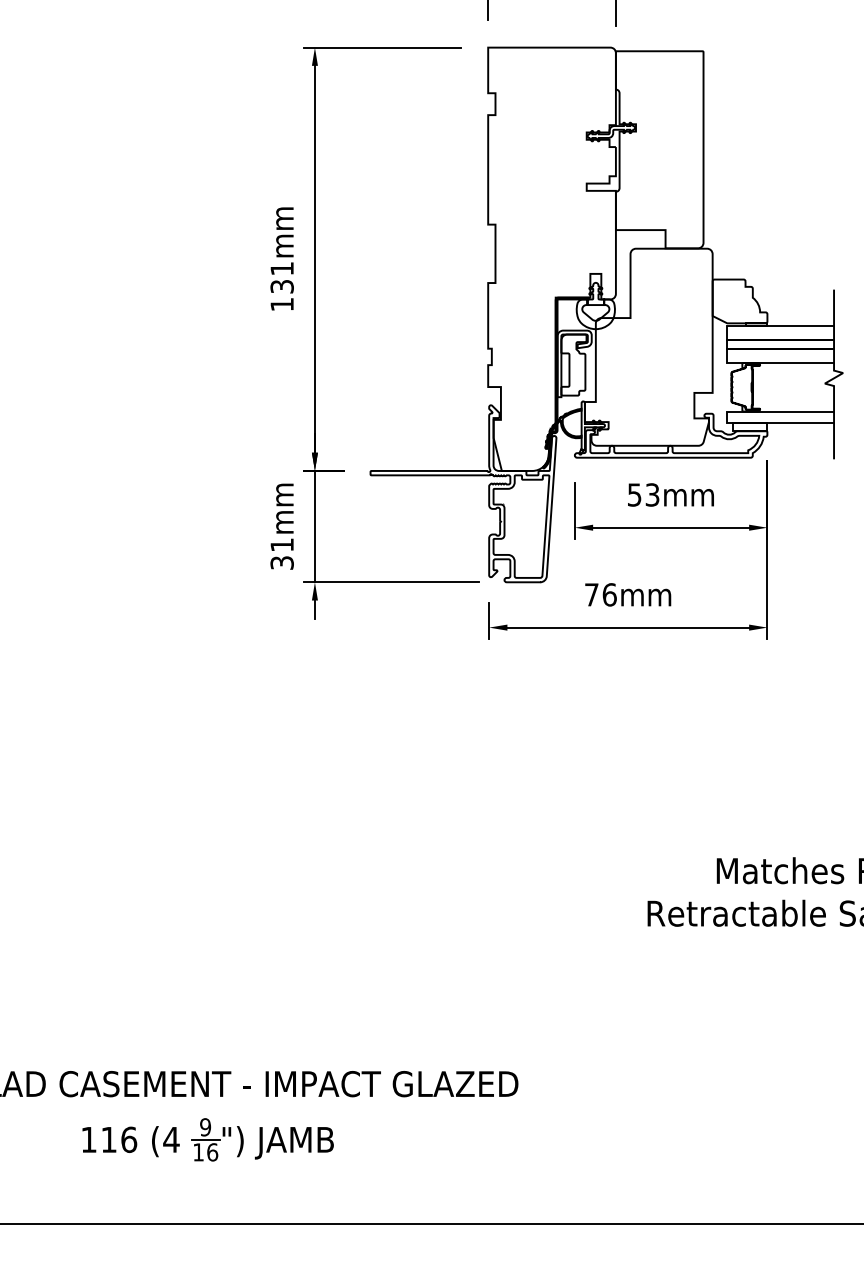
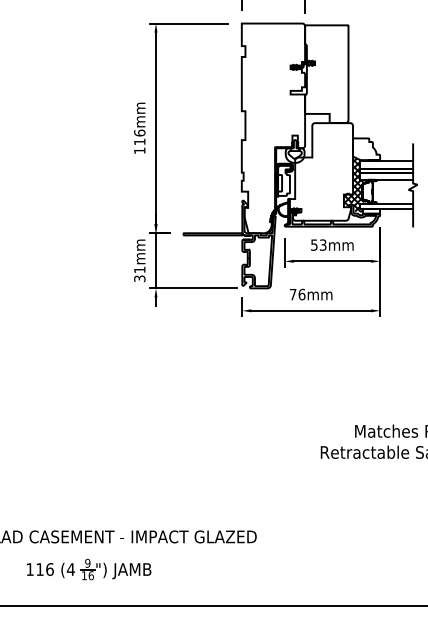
text: (281, 277) -> (139, 137), 131mm -> 116mm
hatch: (717, 372) -> (355, 184), added
part: (208, 1139) -> (89, 569), moved

